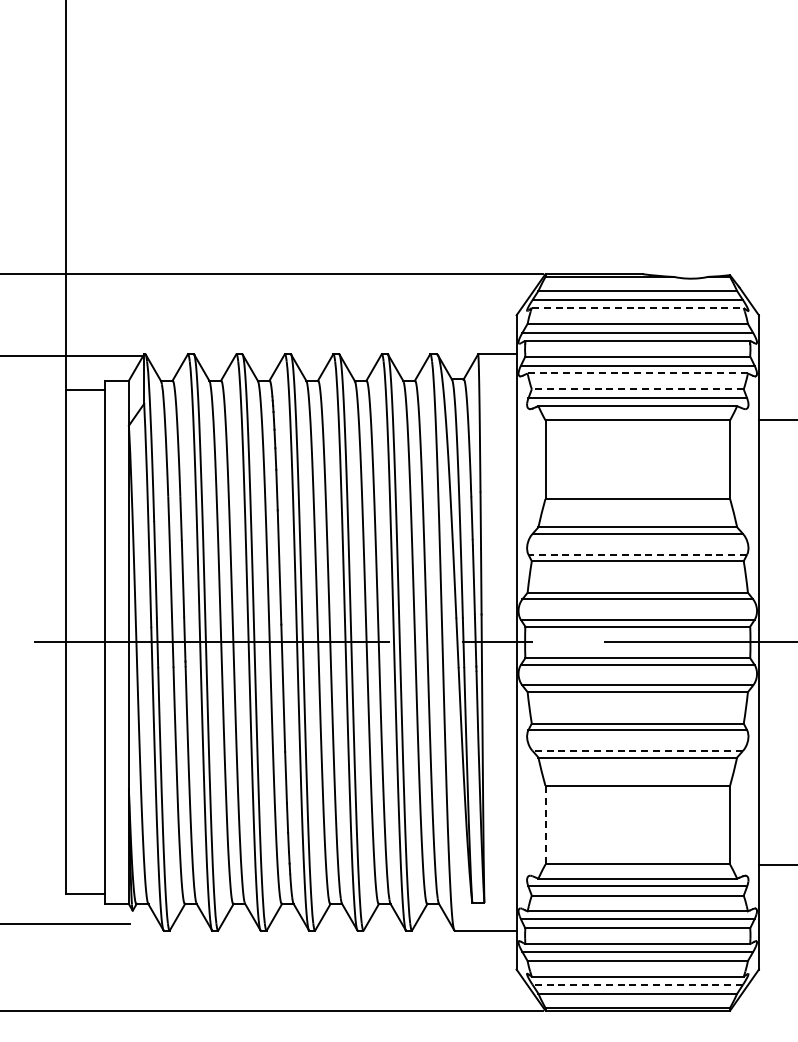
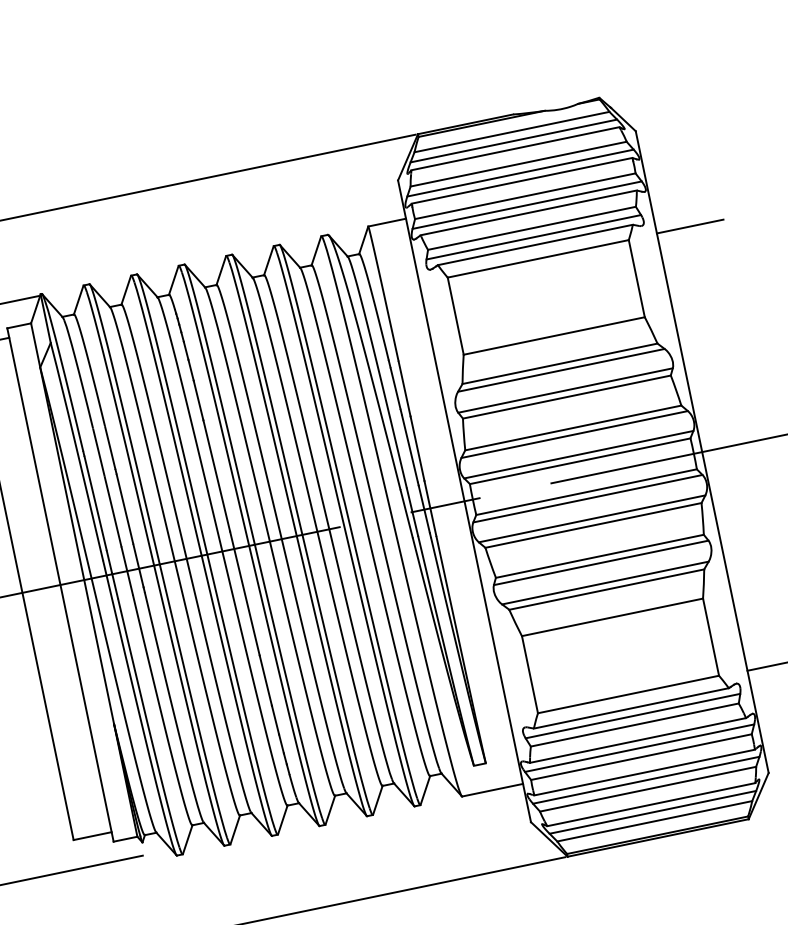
line: (637, 308) -> (515, 149), dashed -> solid
line: (637, 373) -> (528, 212), dashed -> solid
line: (637, 389) -> (531, 228), dashed -> solid
line: (637, 554) -> (565, 390), dashed -> solid
line: (637, 750) -> (605, 582), dashed -> solid
line: (545, 825) -> (530, 675), dashed -> solid
line: (637, 984) -> (652, 812), dashed -> solid

